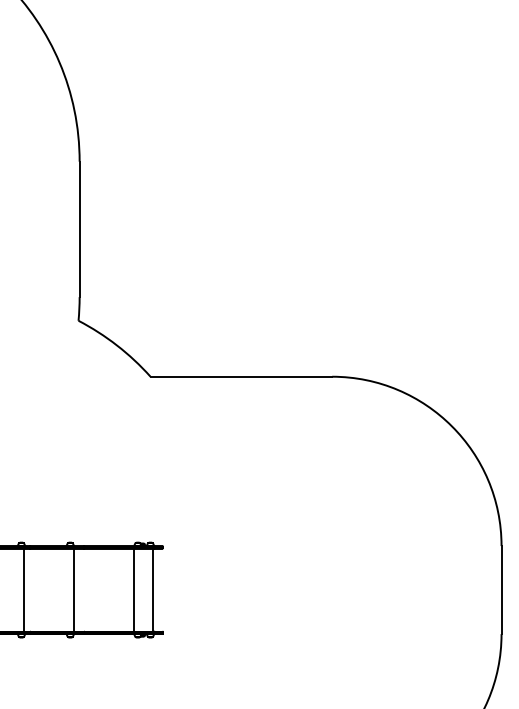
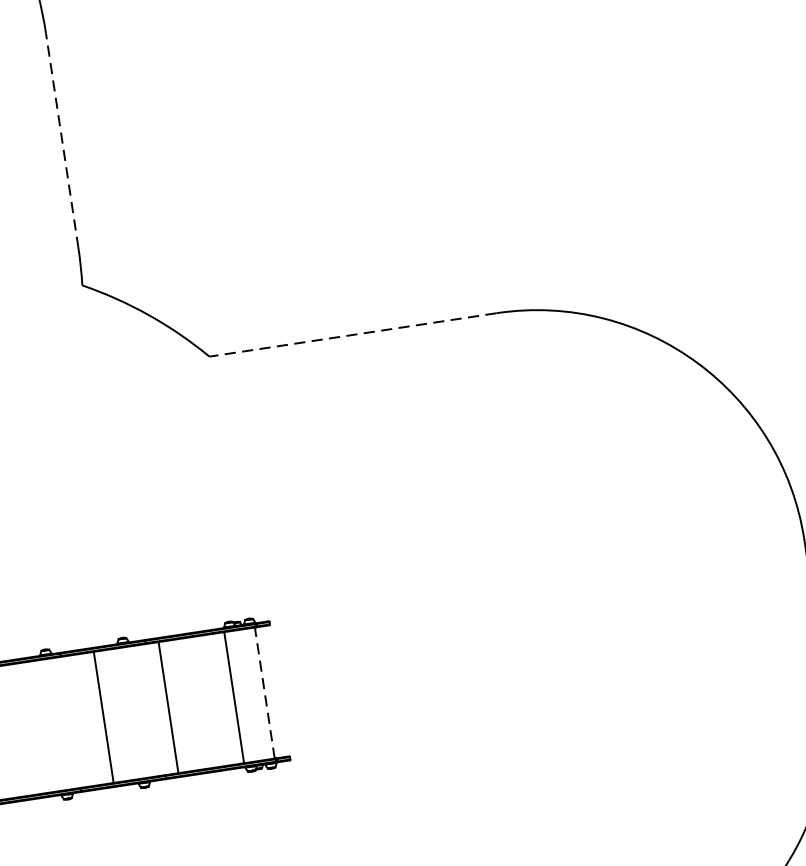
line: (79, 229) -> (62, 140), solid -> dashed
line: (241, 376) -> (353, 334), solid -> dashed
line: (24, 589) -> (103, 716), moved
line: (74, 589) -> (168, 706), moved
line: (153, 589) -> (264, 692), solid -> dashed

